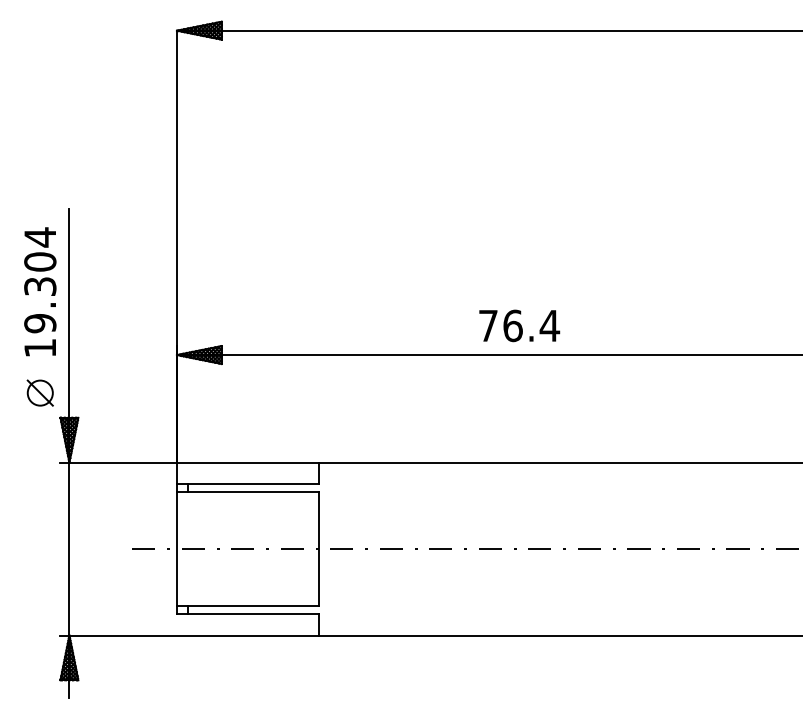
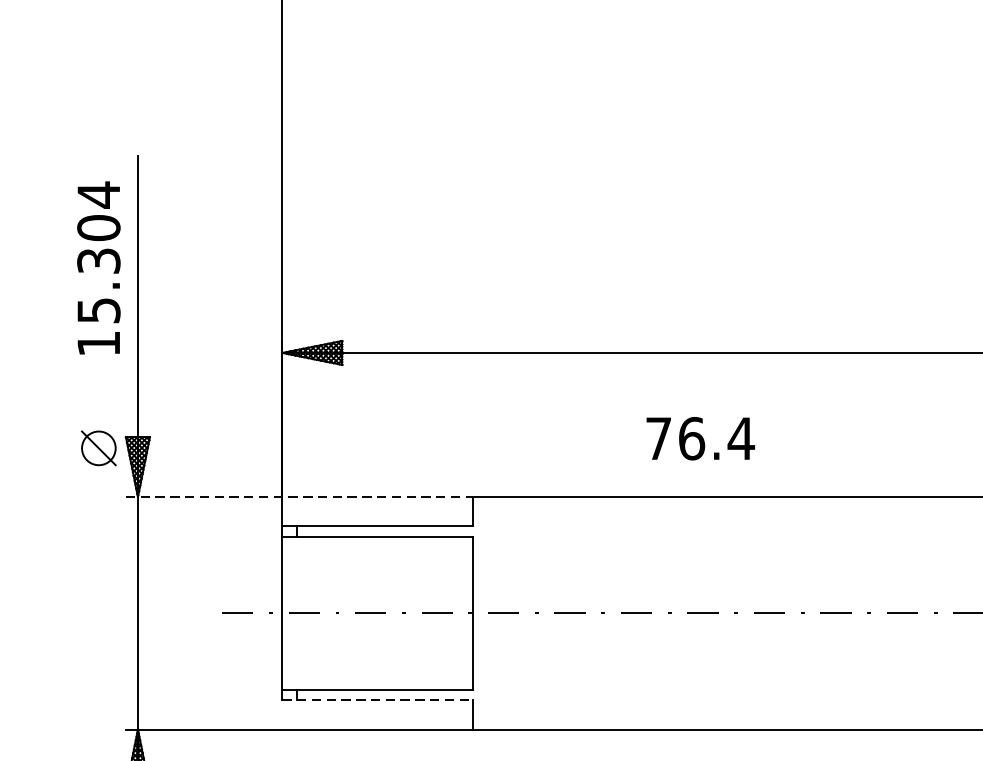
text: (40, 323) -> (99, 310), 19.304 -> 15.304
text: (519, 325) -> (700, 438), moved
part: (39, 392) -> (97, 447), moved
line: (190, 462) -> (300, 497), solid -> dashed
line: (248, 613) -> (378, 699), solid -> dashed

